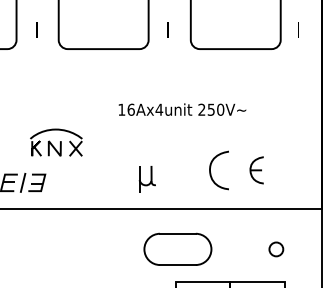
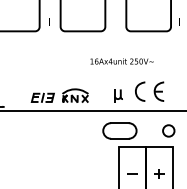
part: (56, 141) -> (75, 95), moved
part: (255, 170) -> (158, 91), size x1.43
part: (146, 178) -> (118, 95), moved
circle: (275, 248) -> (168, 130), size x1.67

